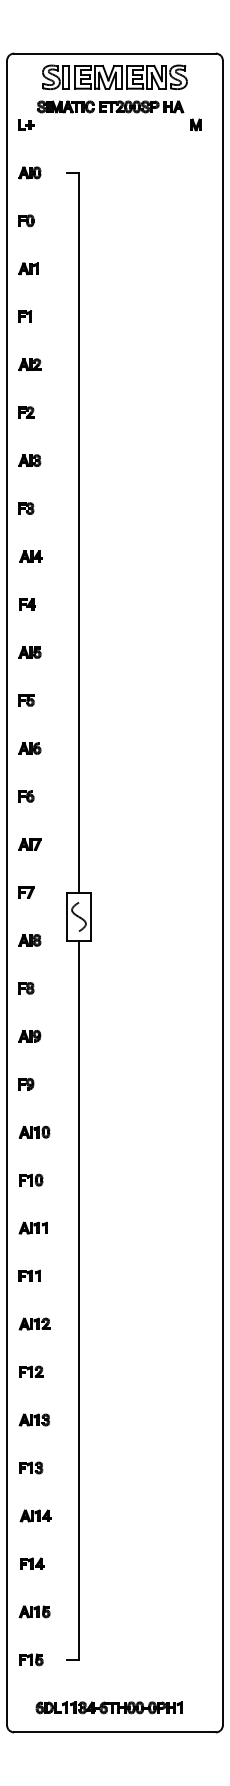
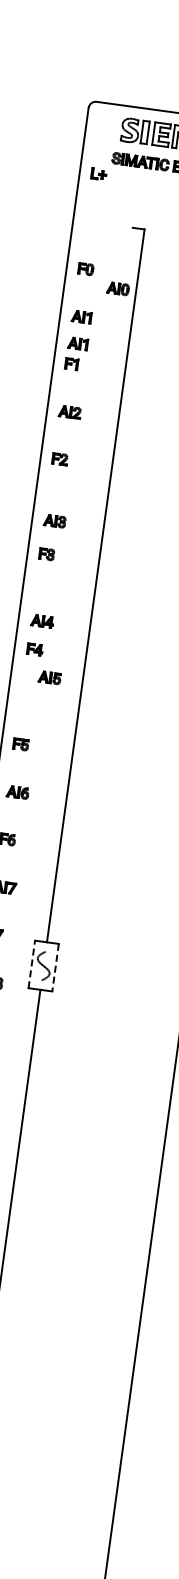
part: (29, 172) -> (117, 288), moved
part: (28, 295) -> (77, 343), added
part: (29, 460) -> (54, 520), moved
part: (30, 556) -> (41, 621), moved
part: (29, 652) -> (49, 677), moved
line: (67, 916) -> (32, 964), solid -> dashed
line: (91, 916) -> (56, 967), solid -> dashed

